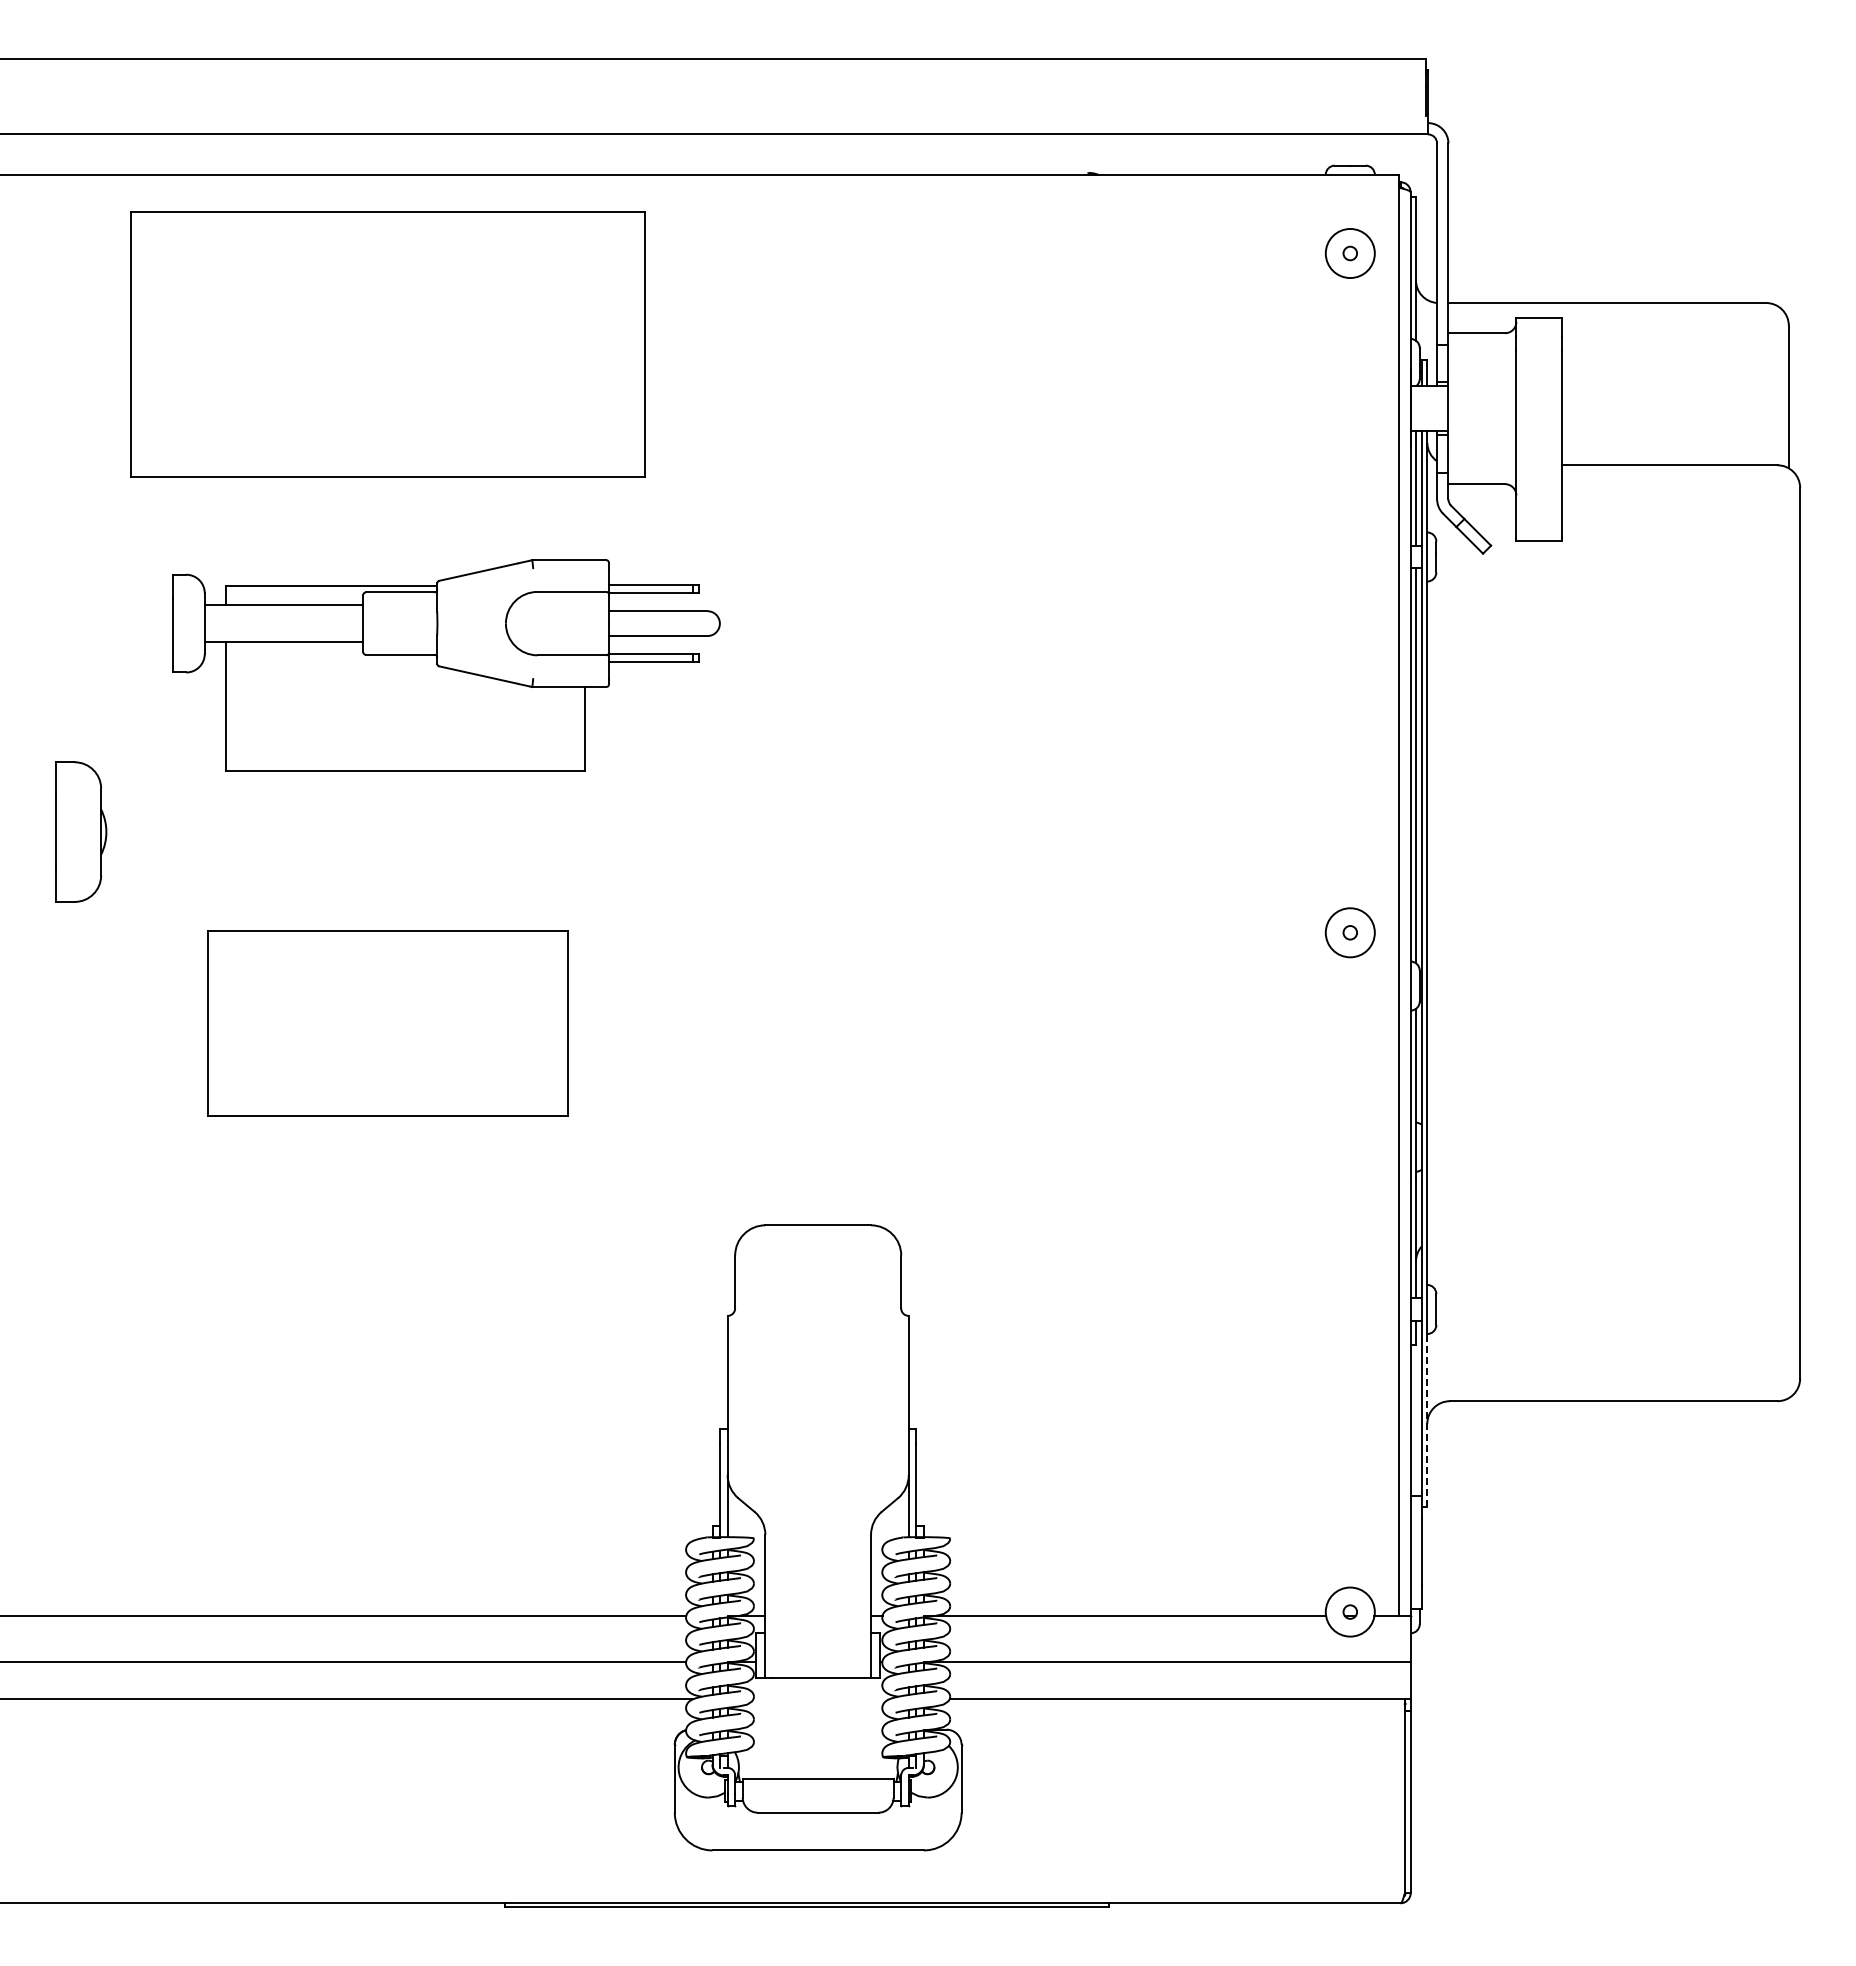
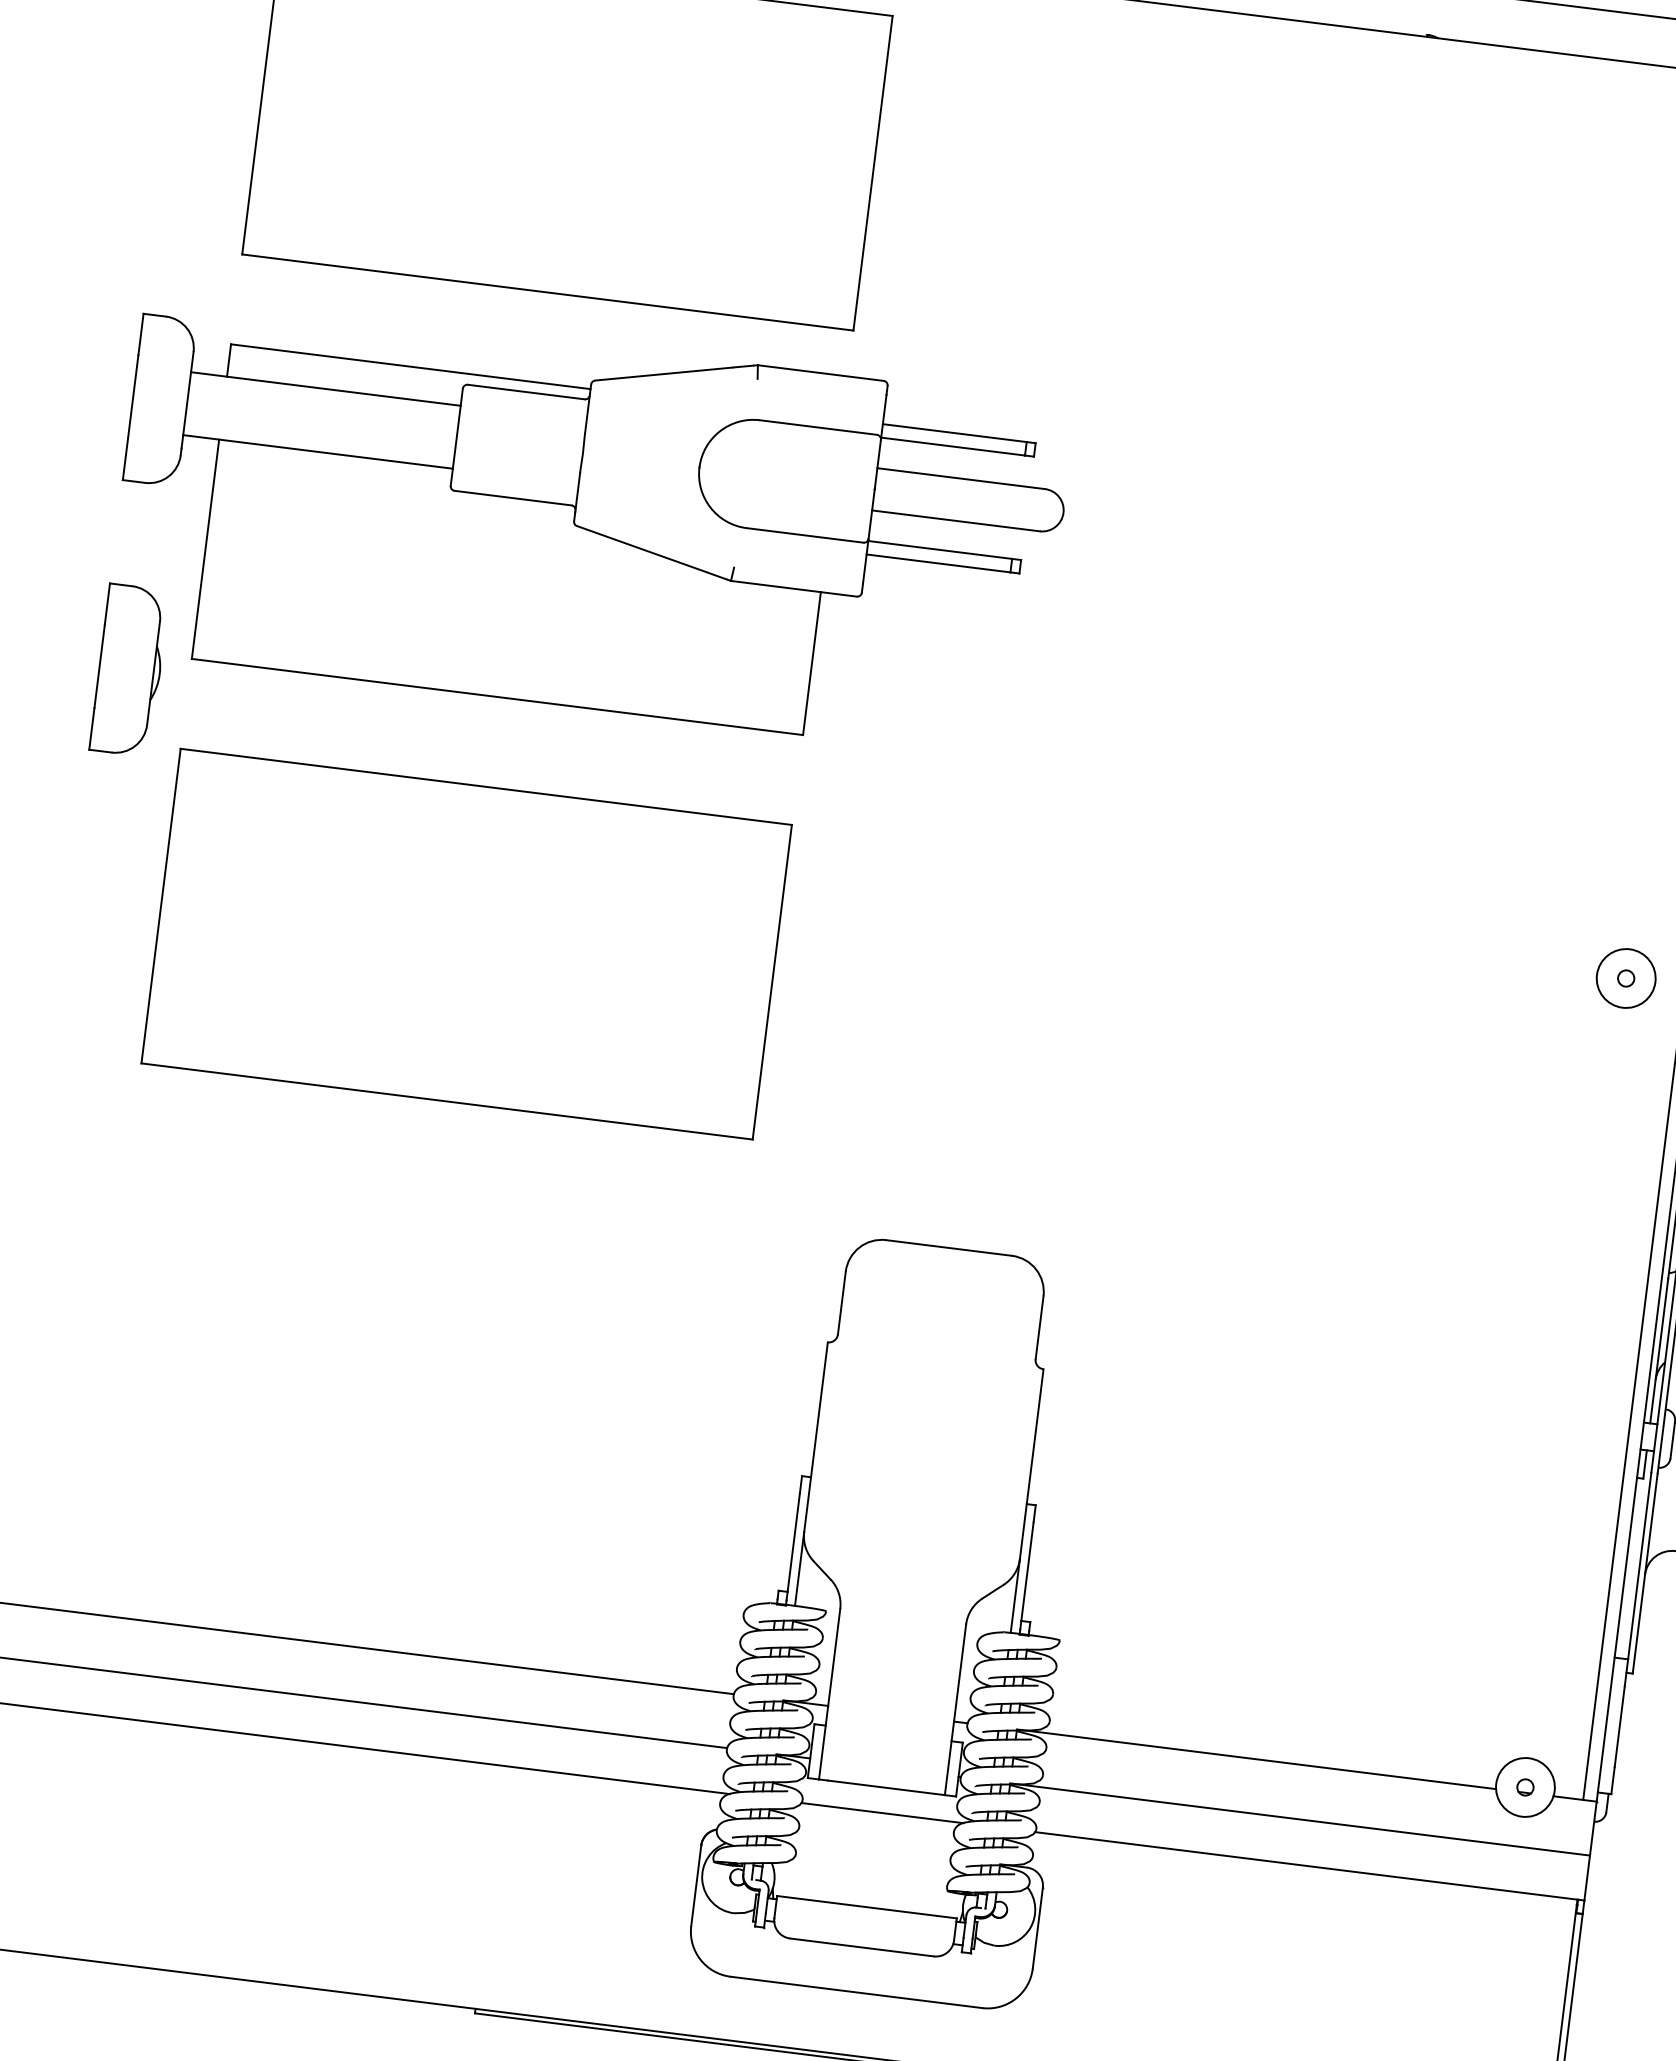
part: (446, 665) -> (589, 526), size x1.43
part: (387, 1023) -> (466, 943), size x1.43
line: (1427, 1422) -> (1645, 1573), dashed -> solid
line: (821, 1699) -> (882, 1813), added

